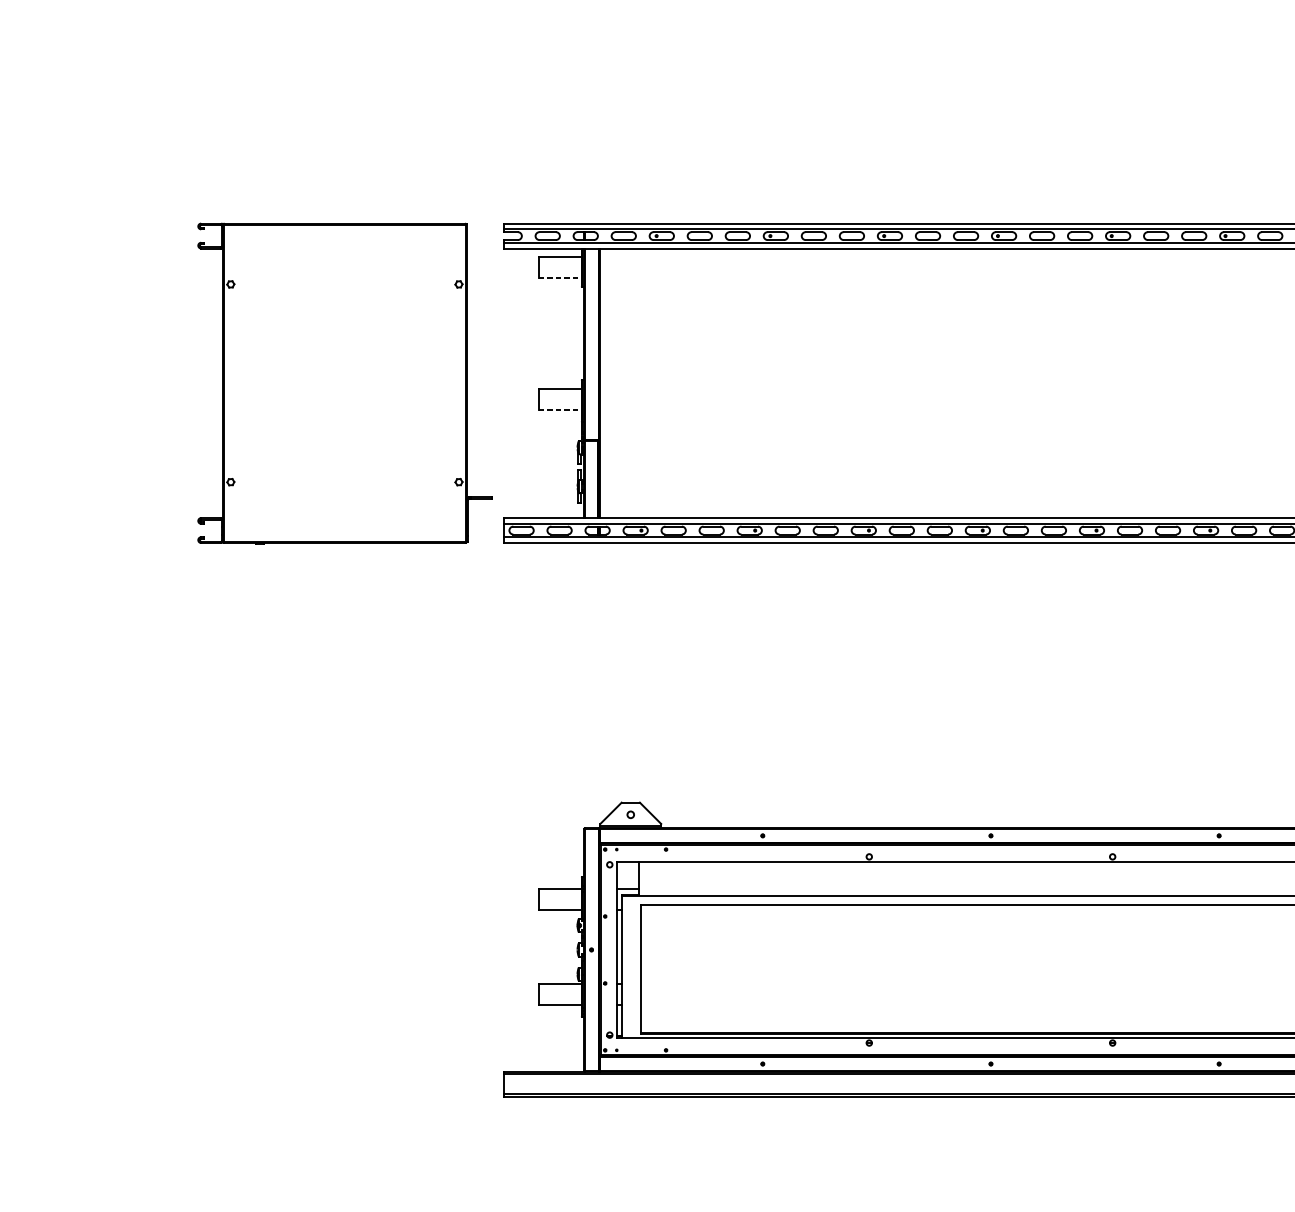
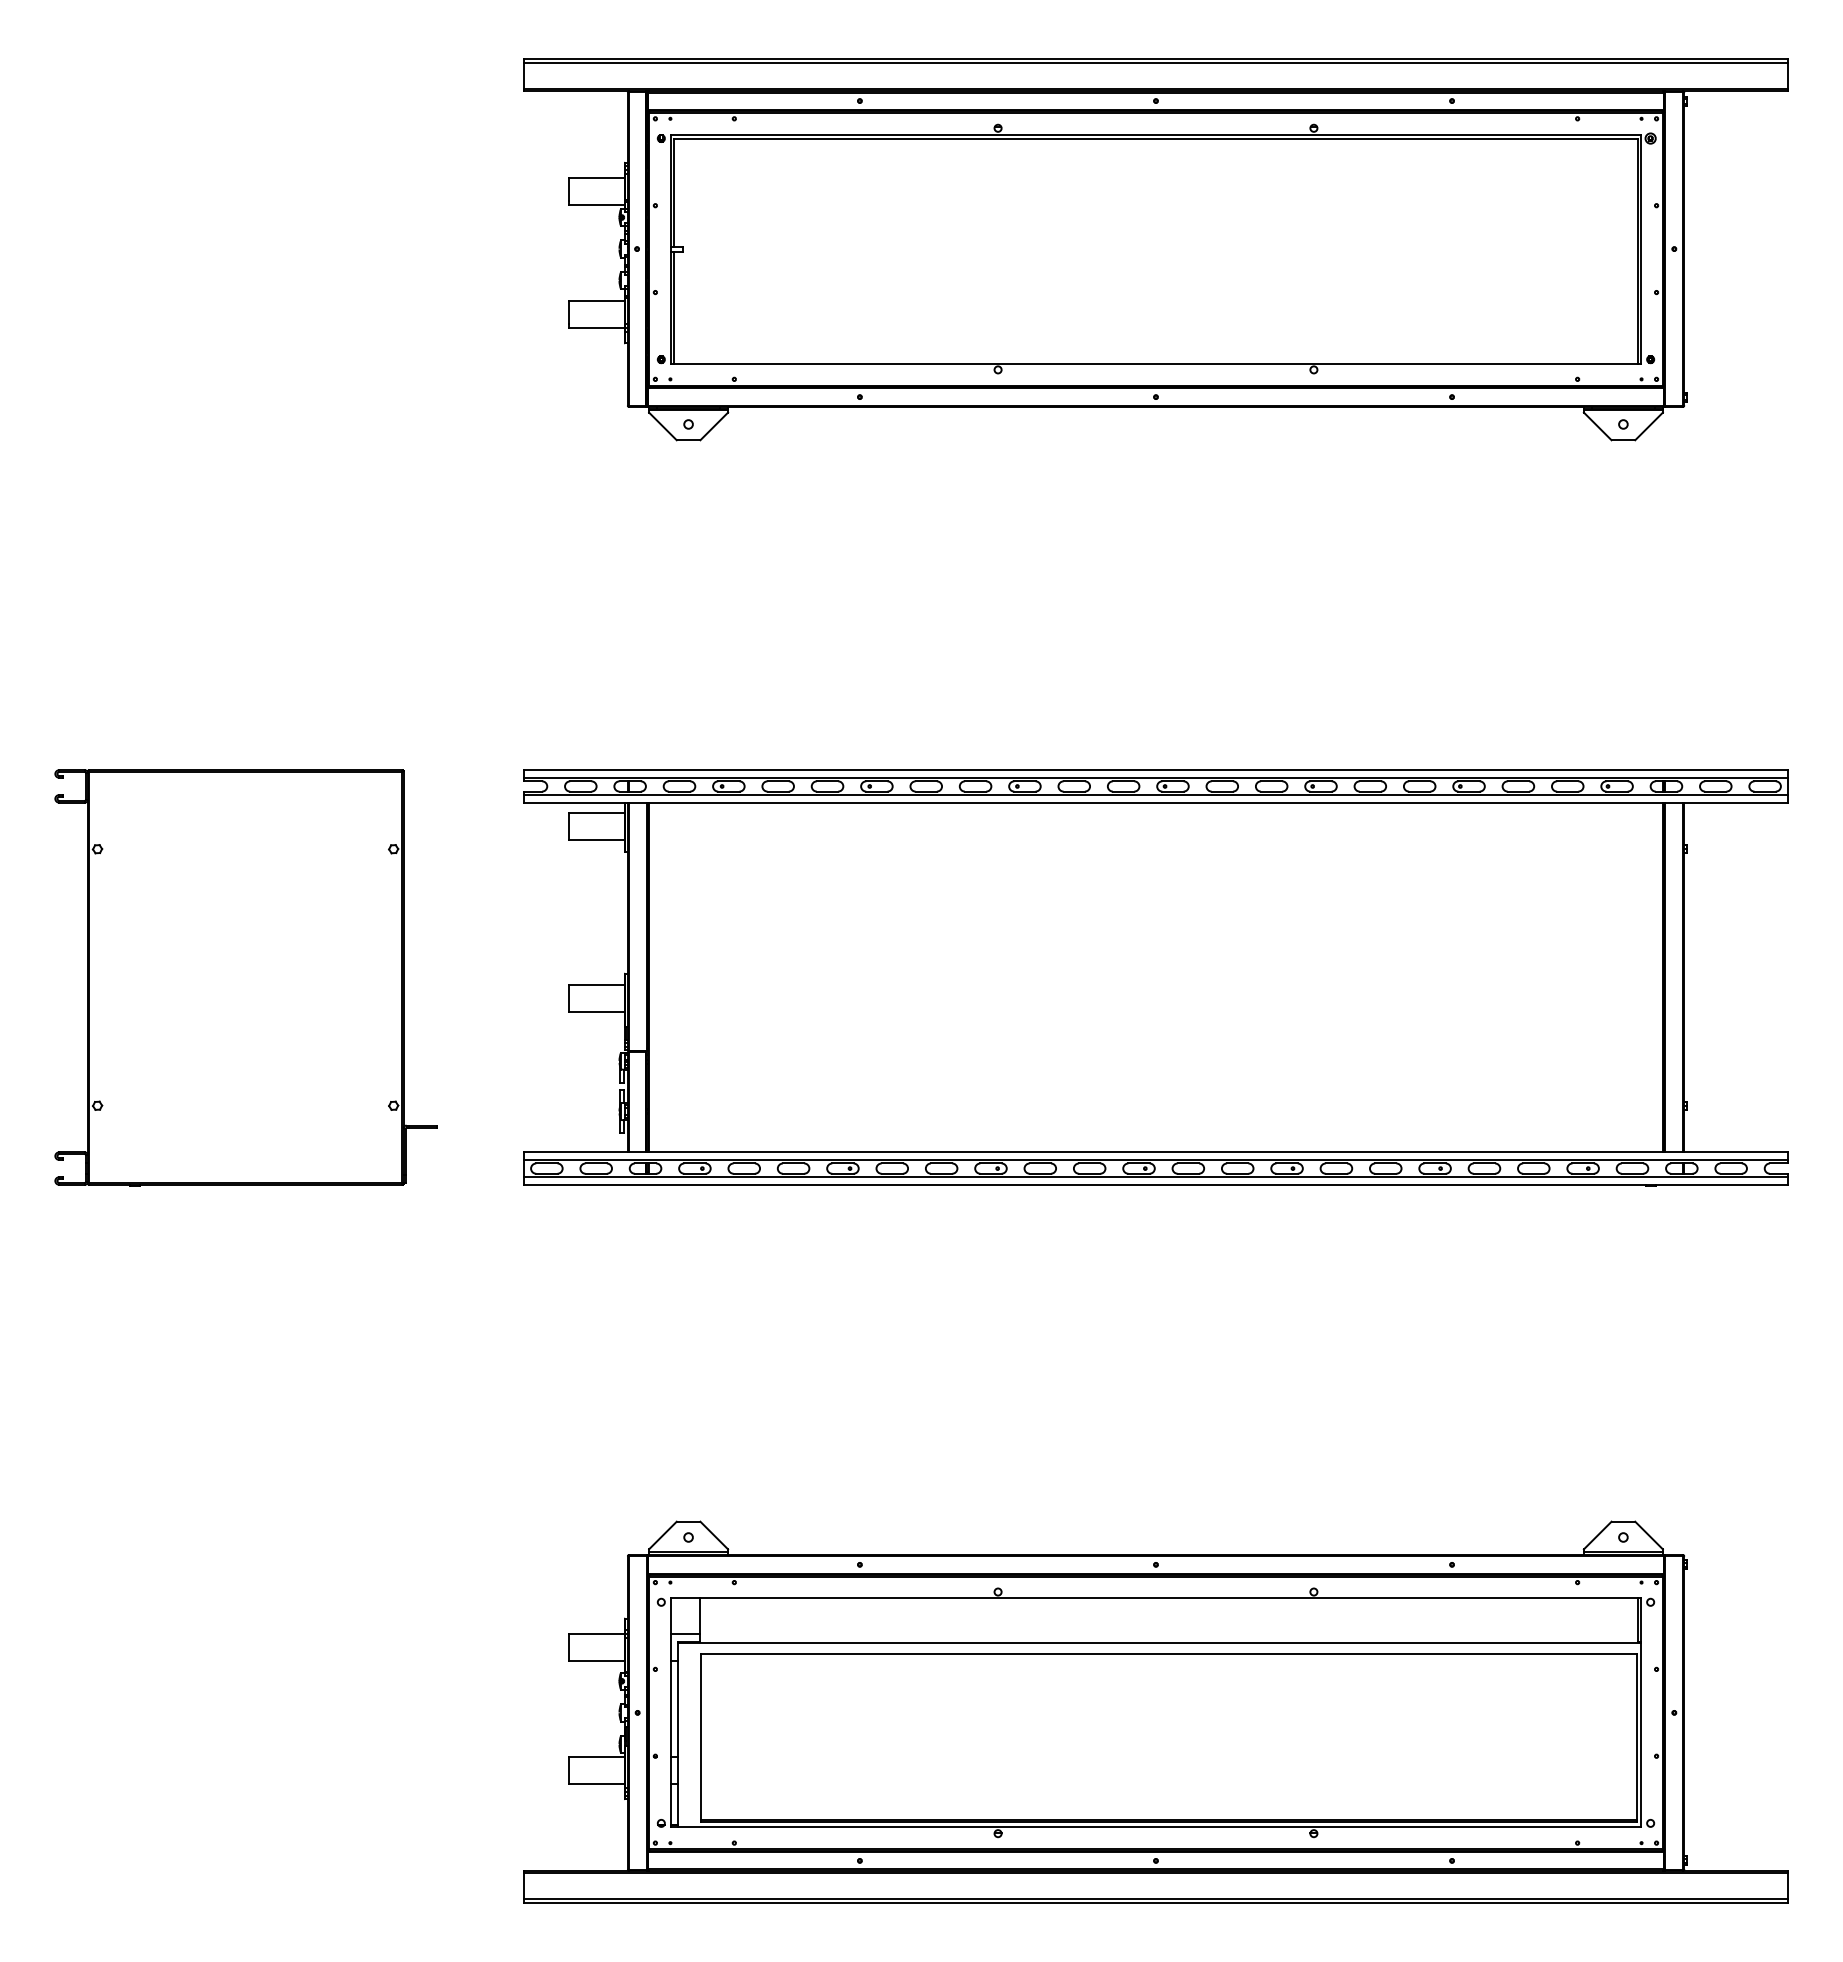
line: (560, 277) -> (597, 840), dashed -> solid
part: (344, 383) -> (245, 977), moved
line: (560, 409) -> (597, 1011), dashed -> solid

